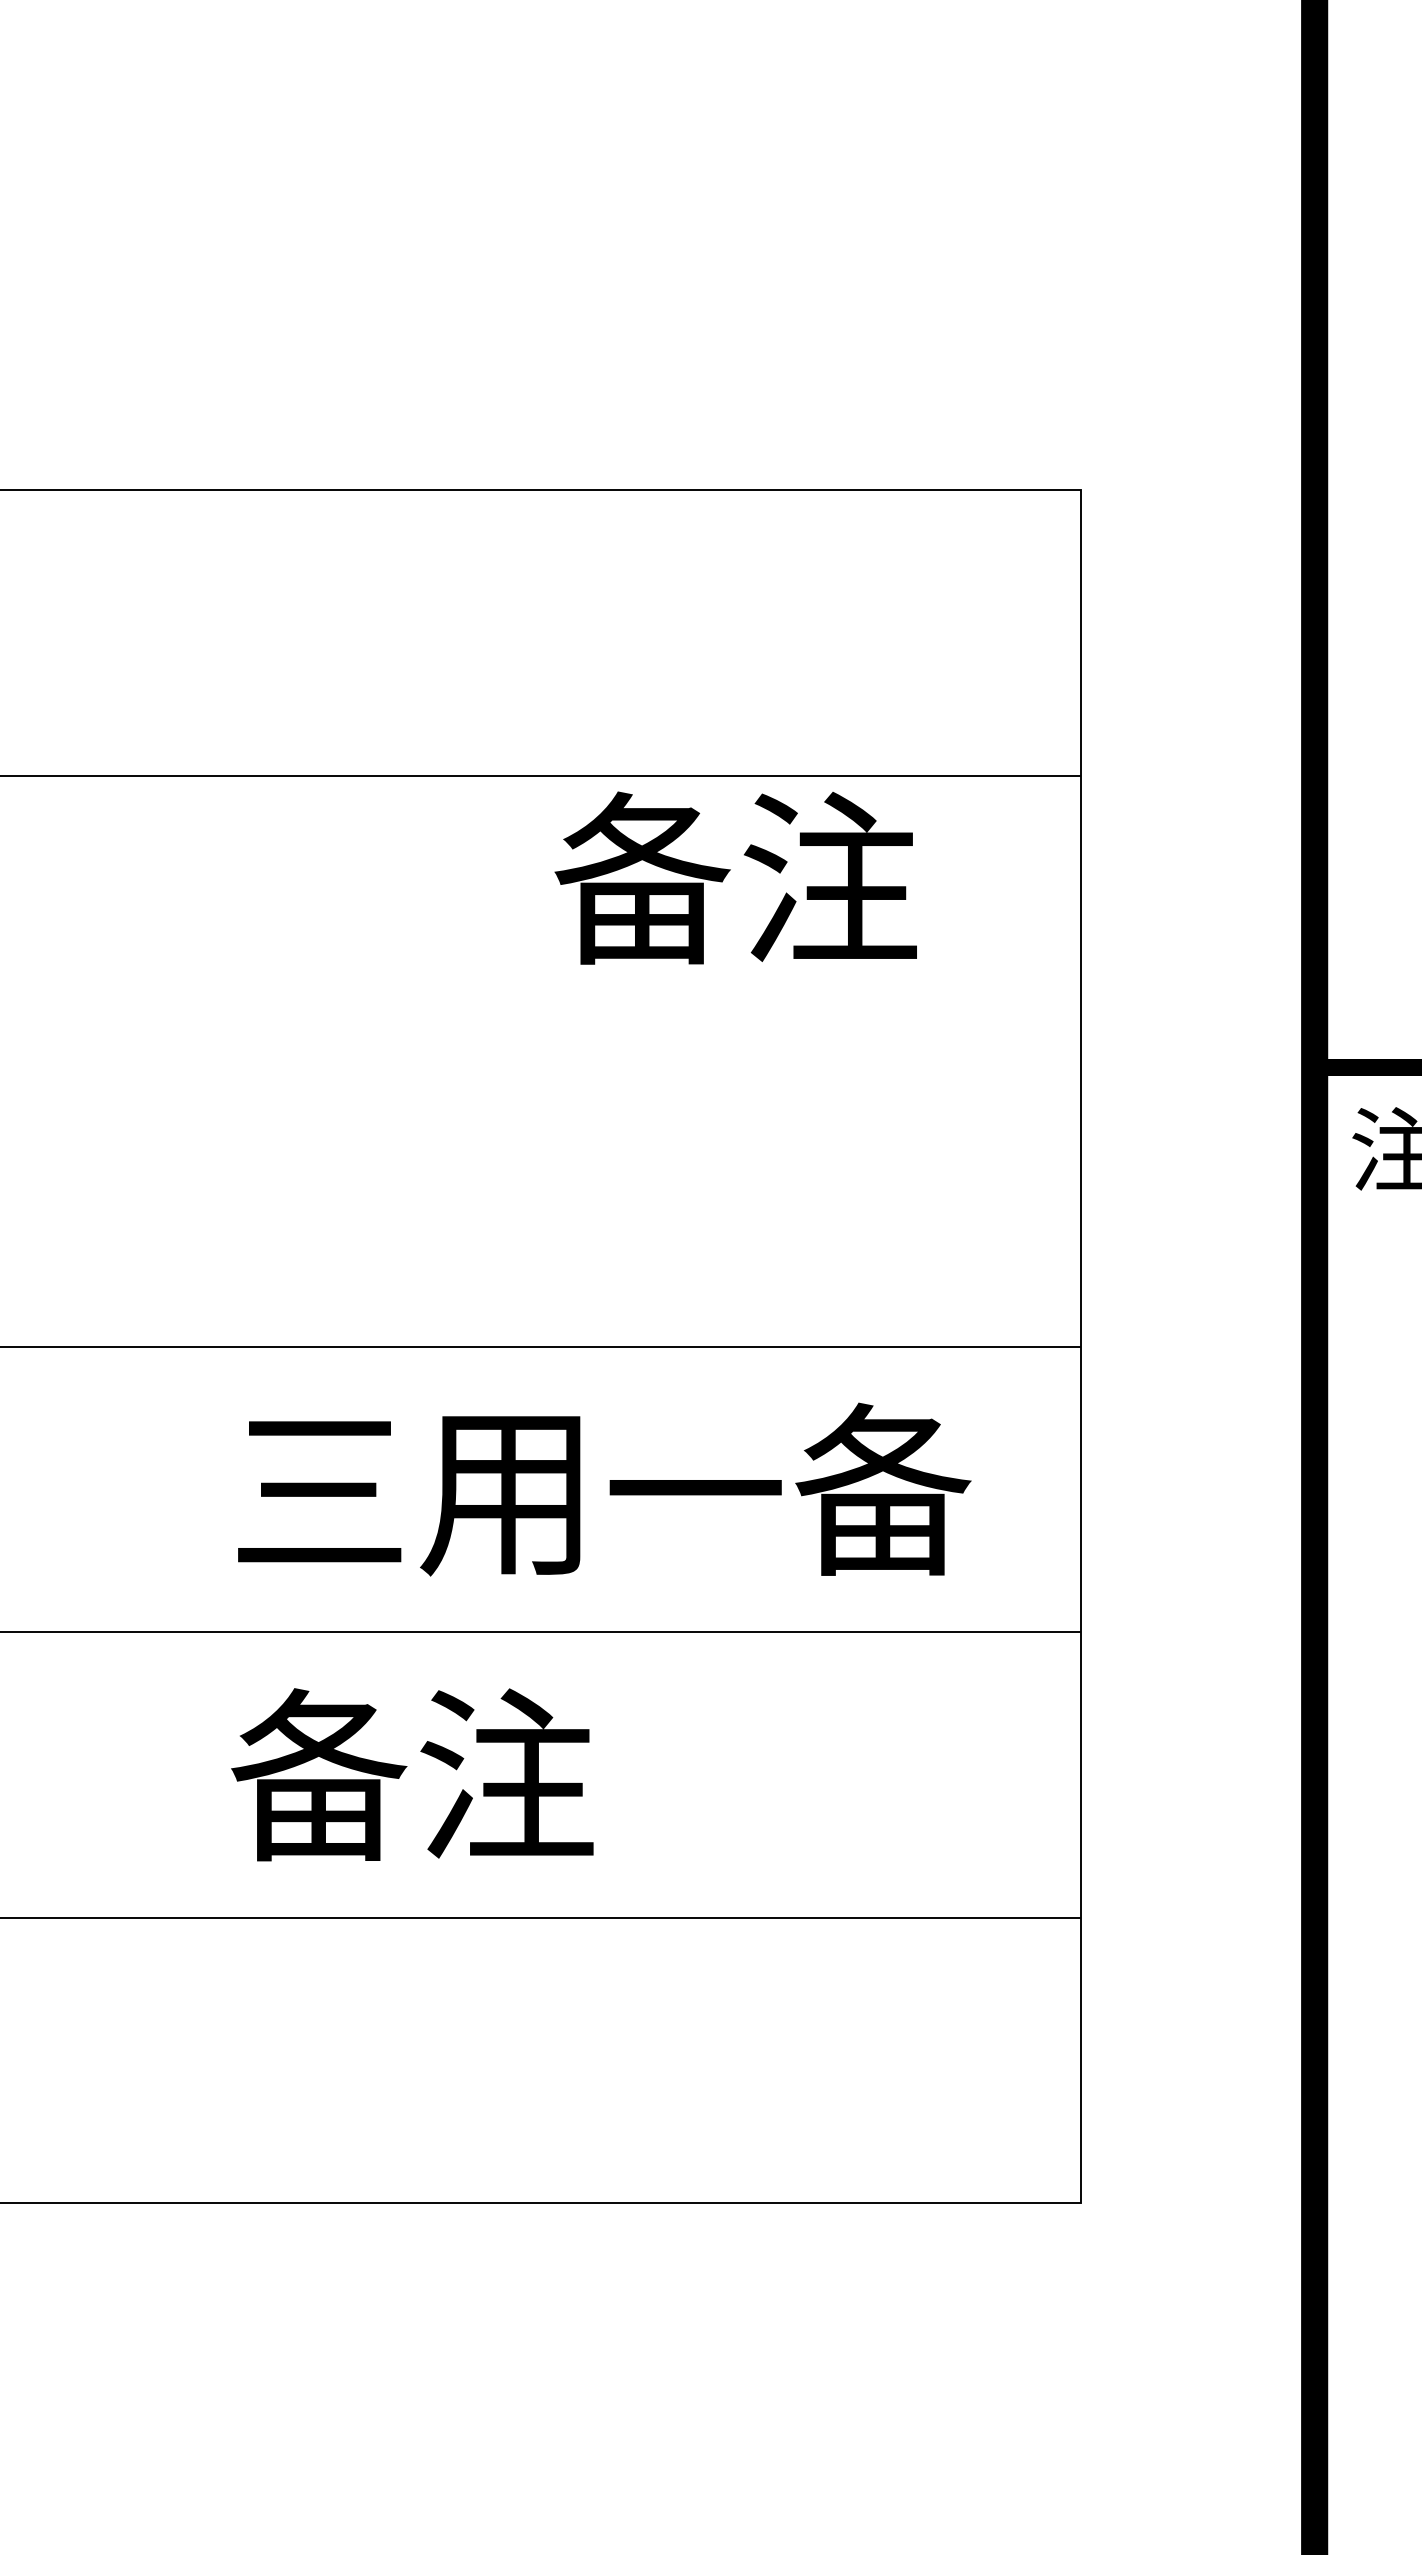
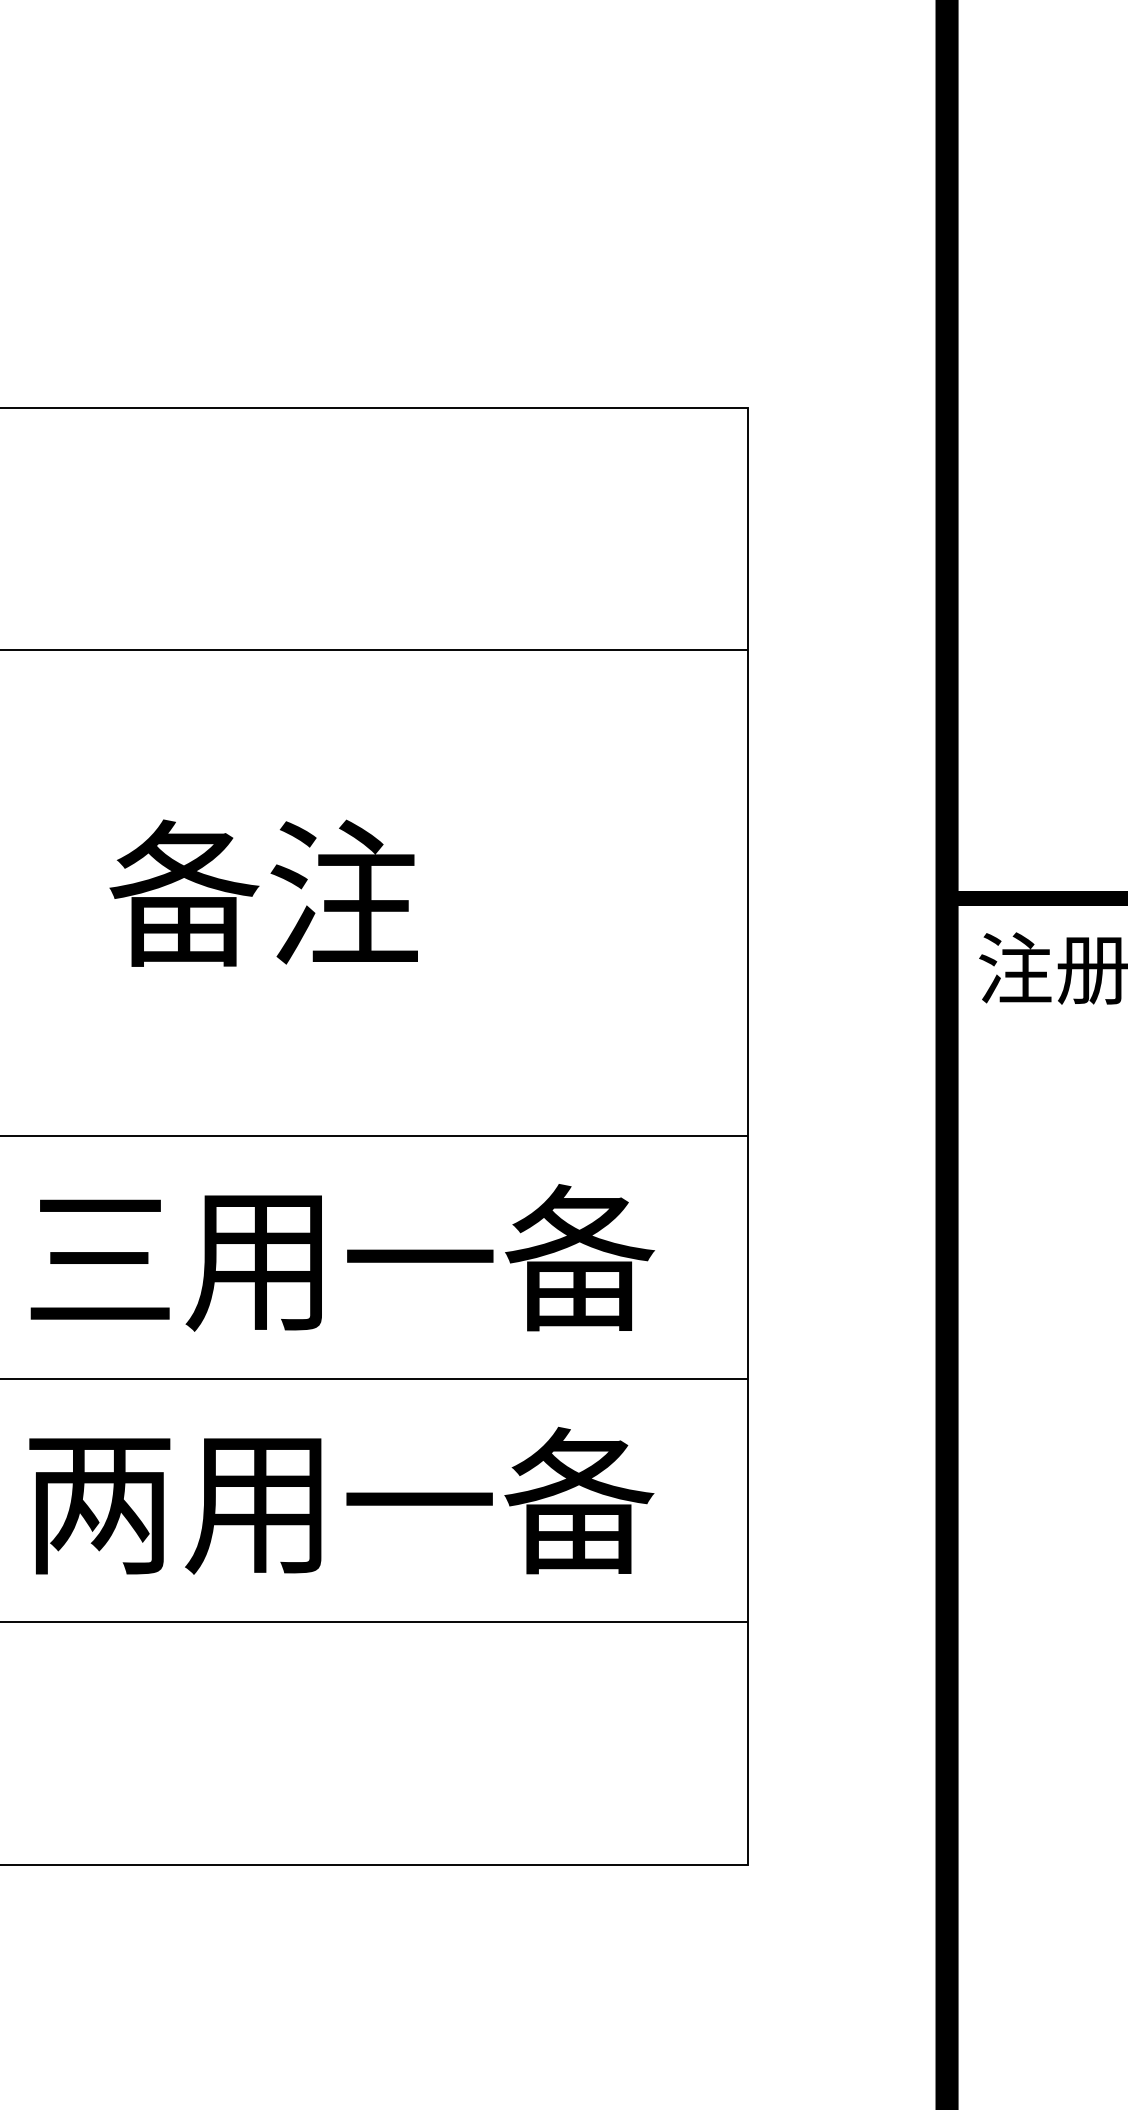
text: (735, 877) -> (263, 892), moved
text: (600, 1774) -> (339, 1500), 备注 -> 两用一备

